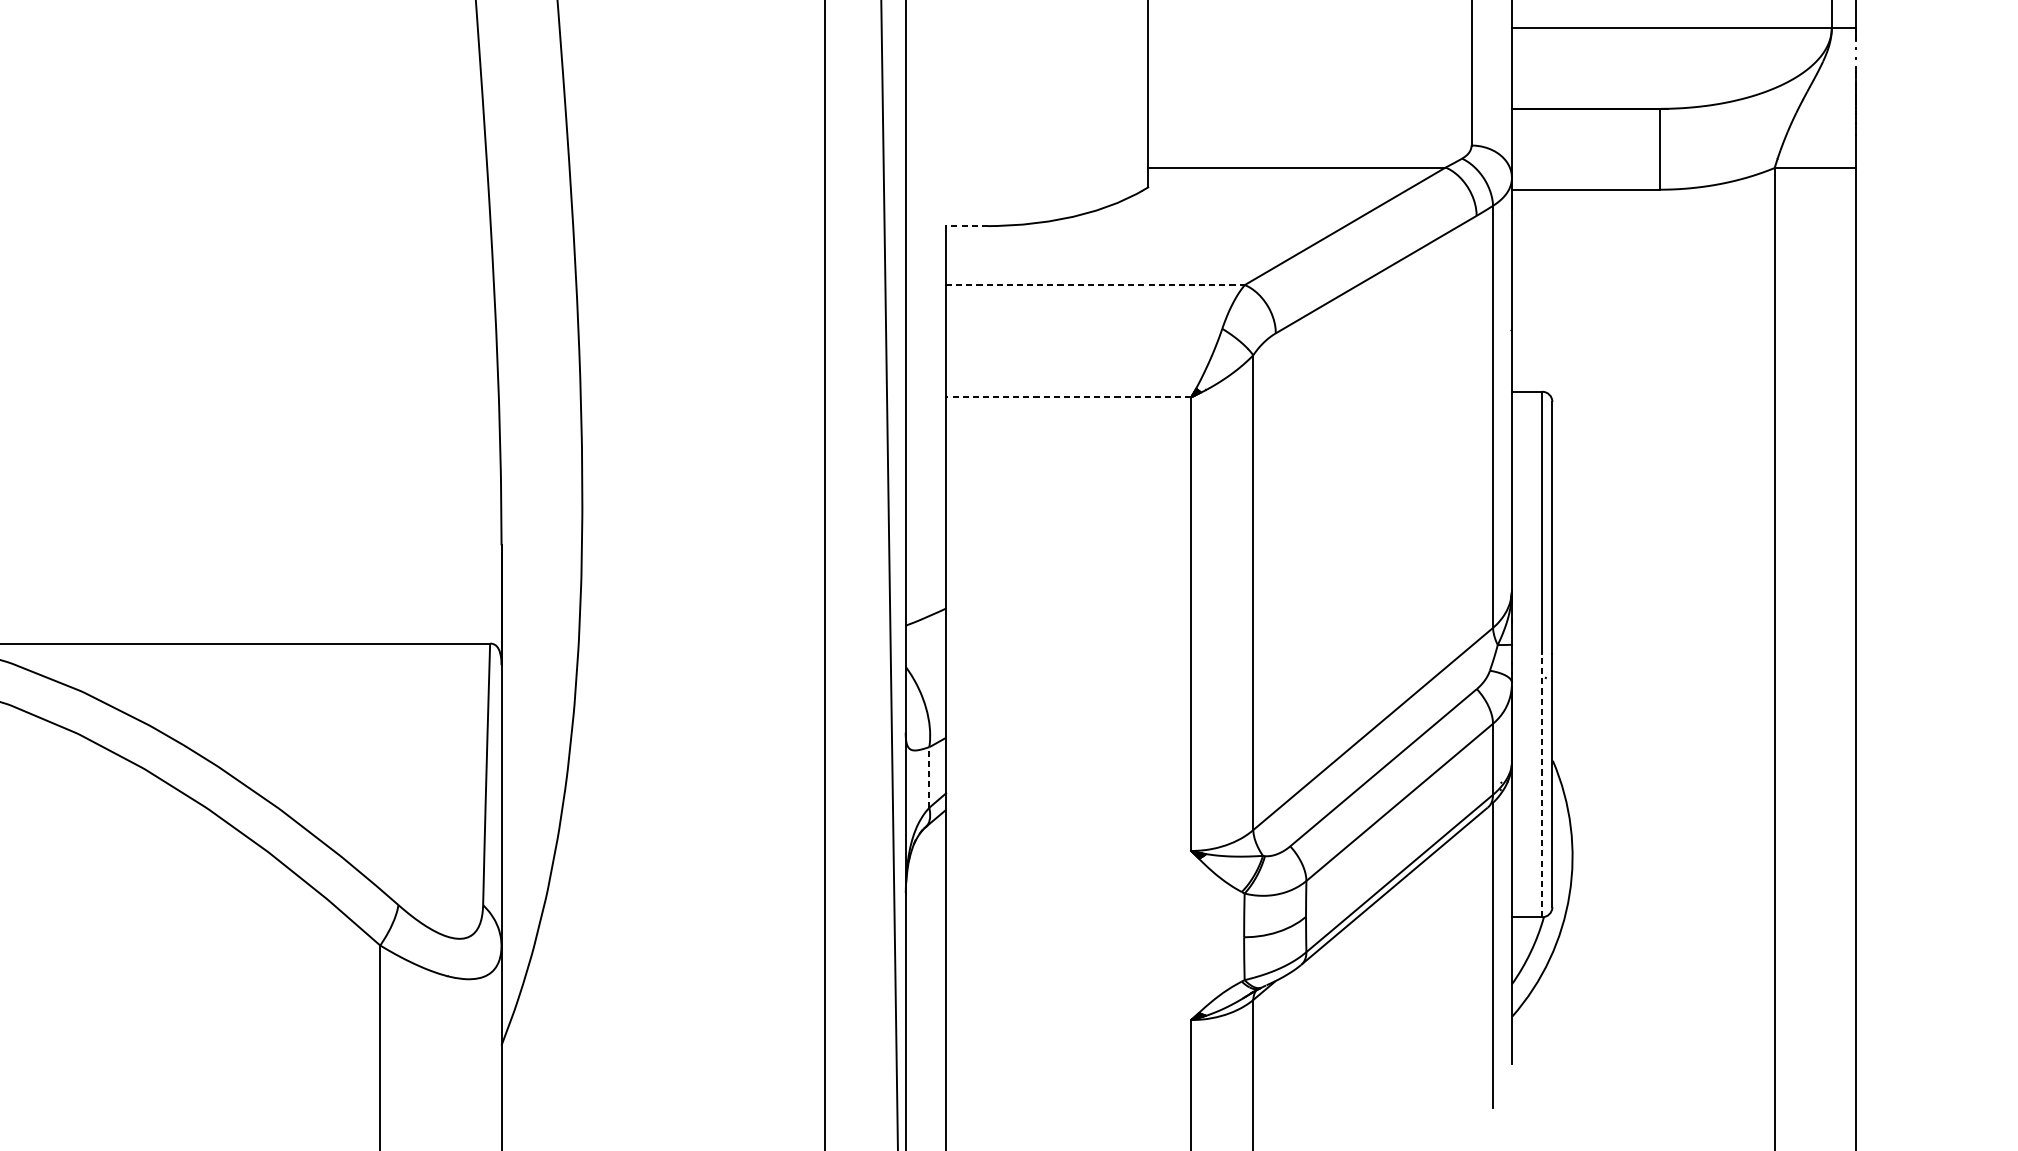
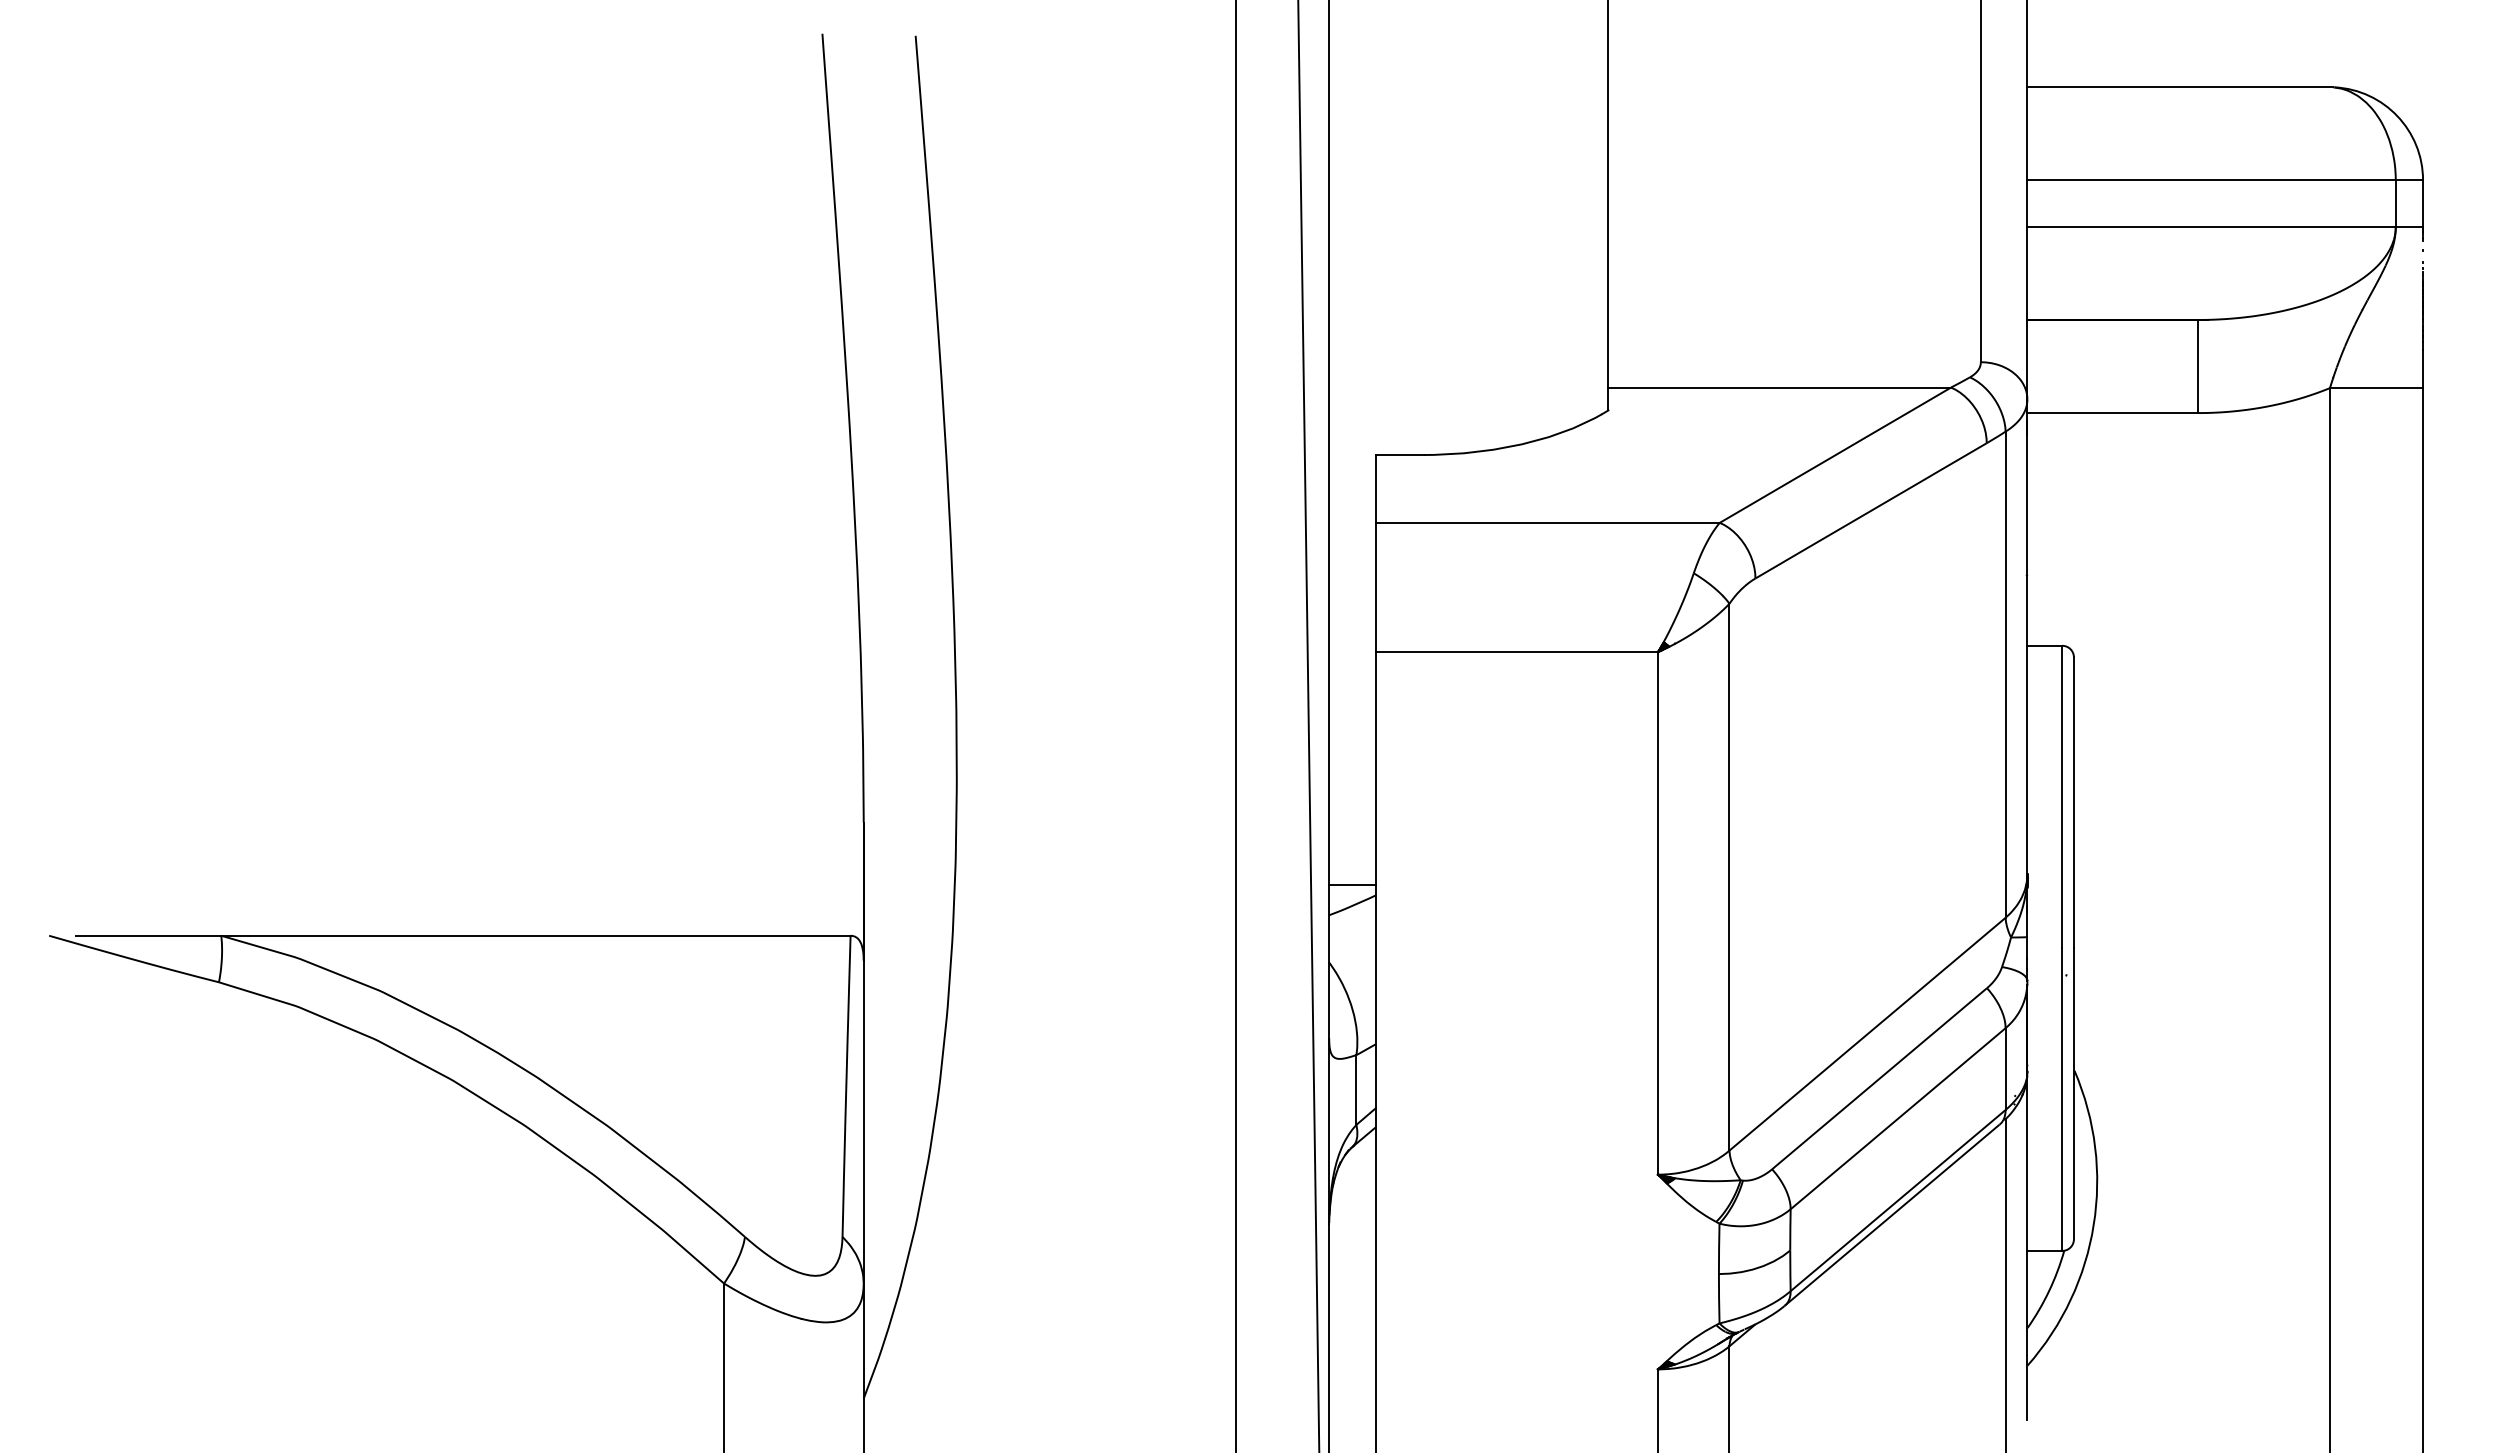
line: (966, 226) -> (1399, 455), dashed -> solid
line: (1096, 284) -> (1548, 522), dashed -> solid
line: (1068, 397) -> (1516, 652), dashed -> solid
line: (925, 599) -> (1352, 884), added
line: (929, 777) -> (1356, 1089), dashed -> solid
line: (1542, 785) -> (2062, 1099), dashed -> solid

